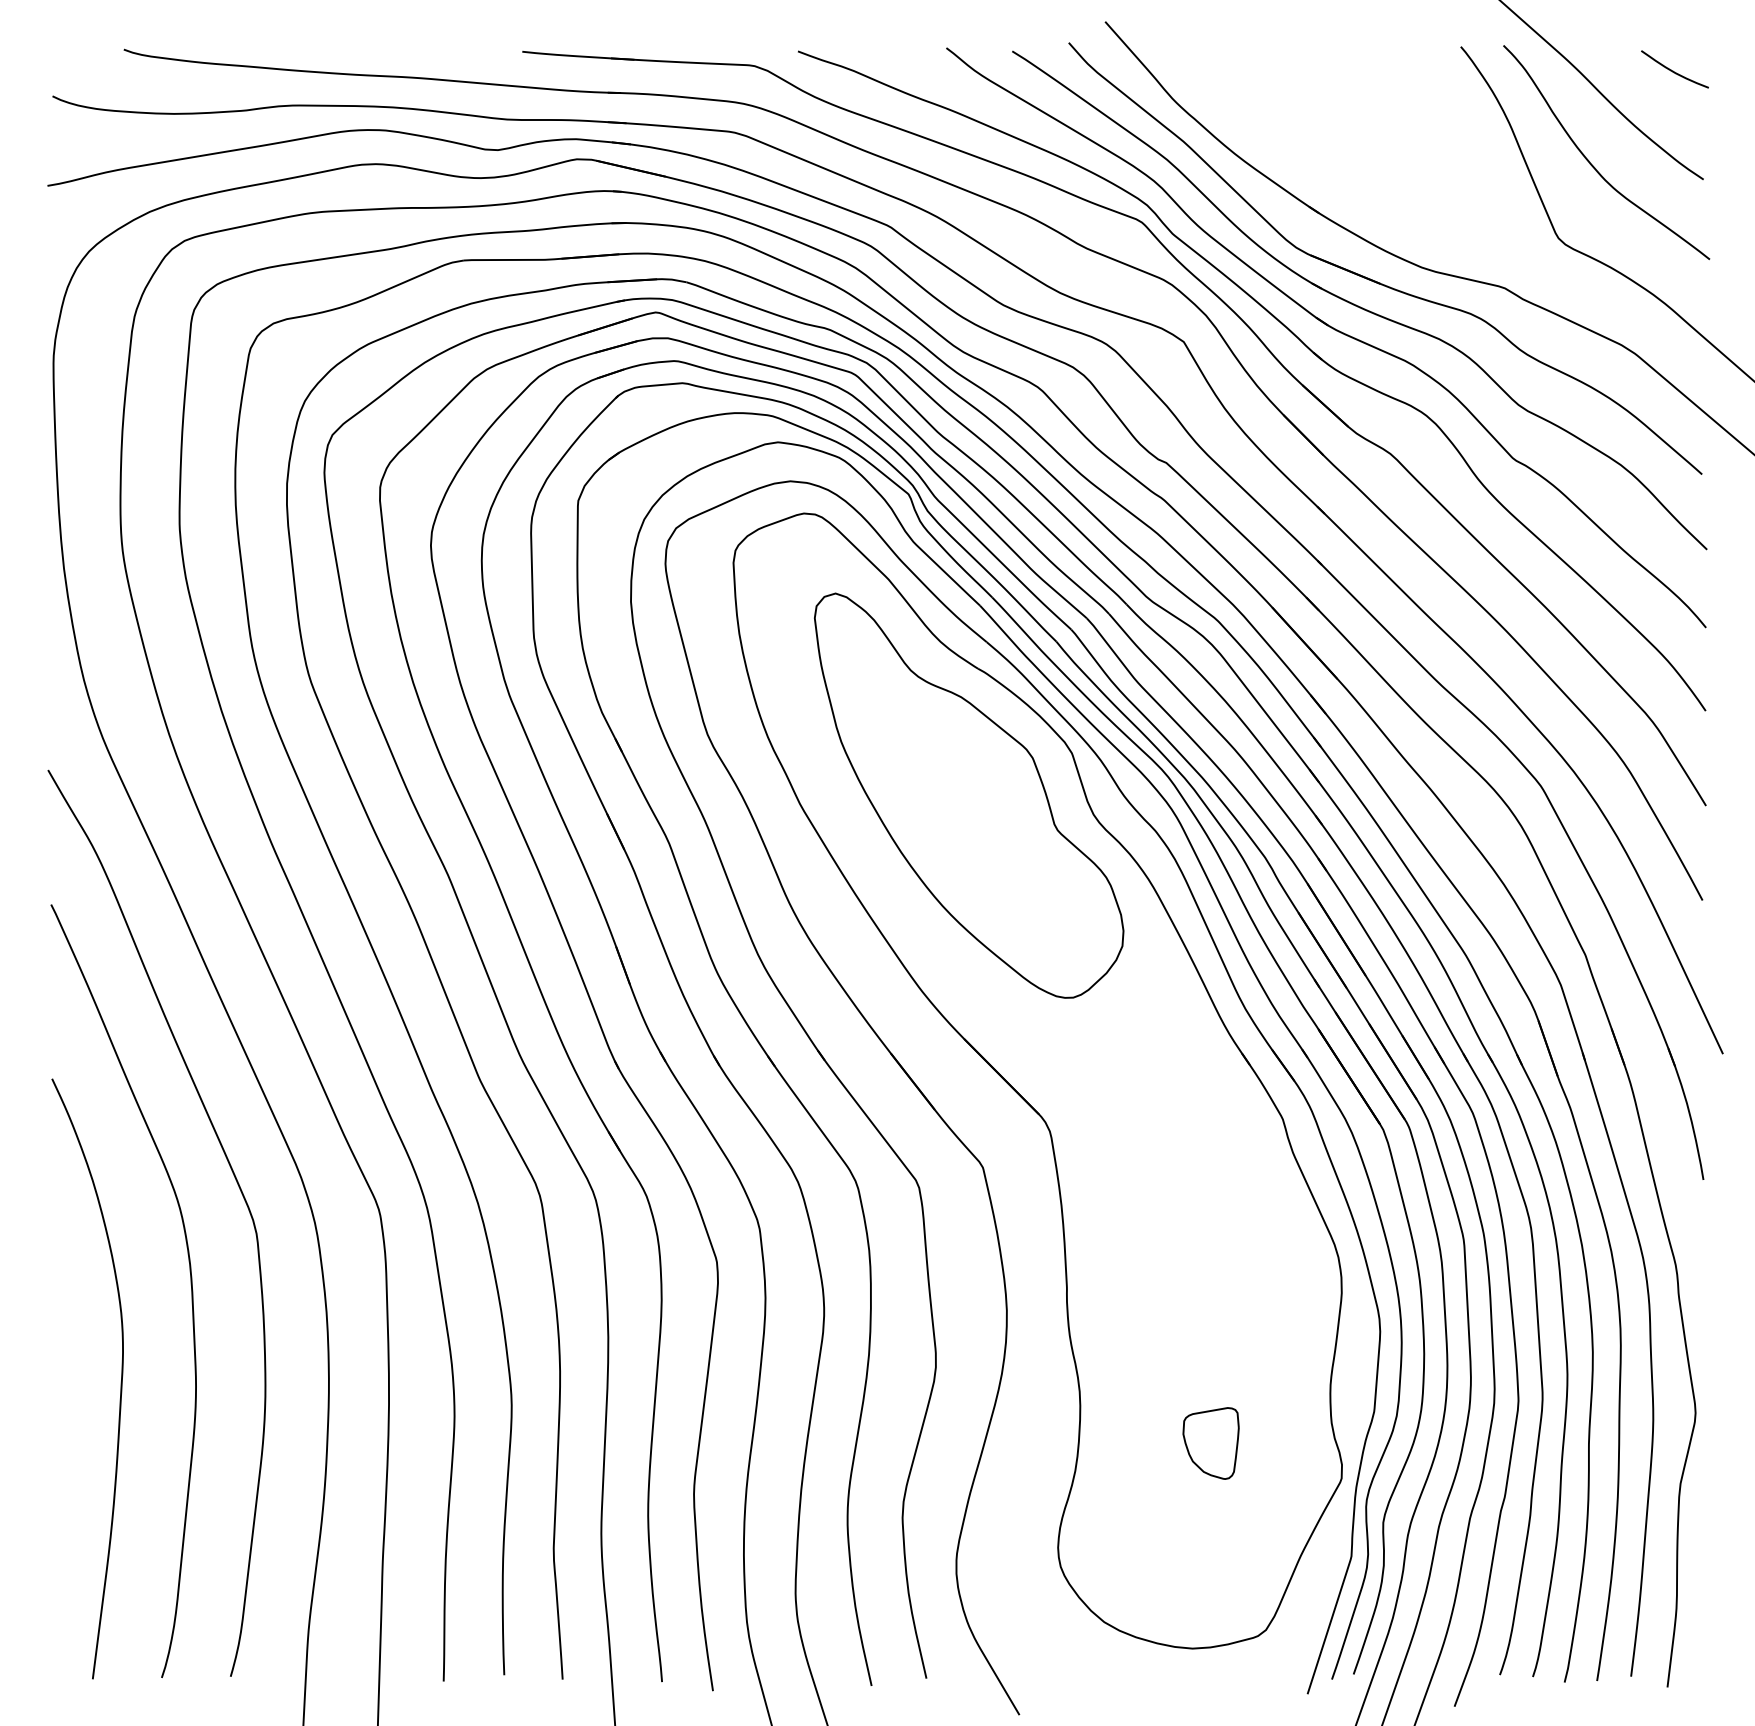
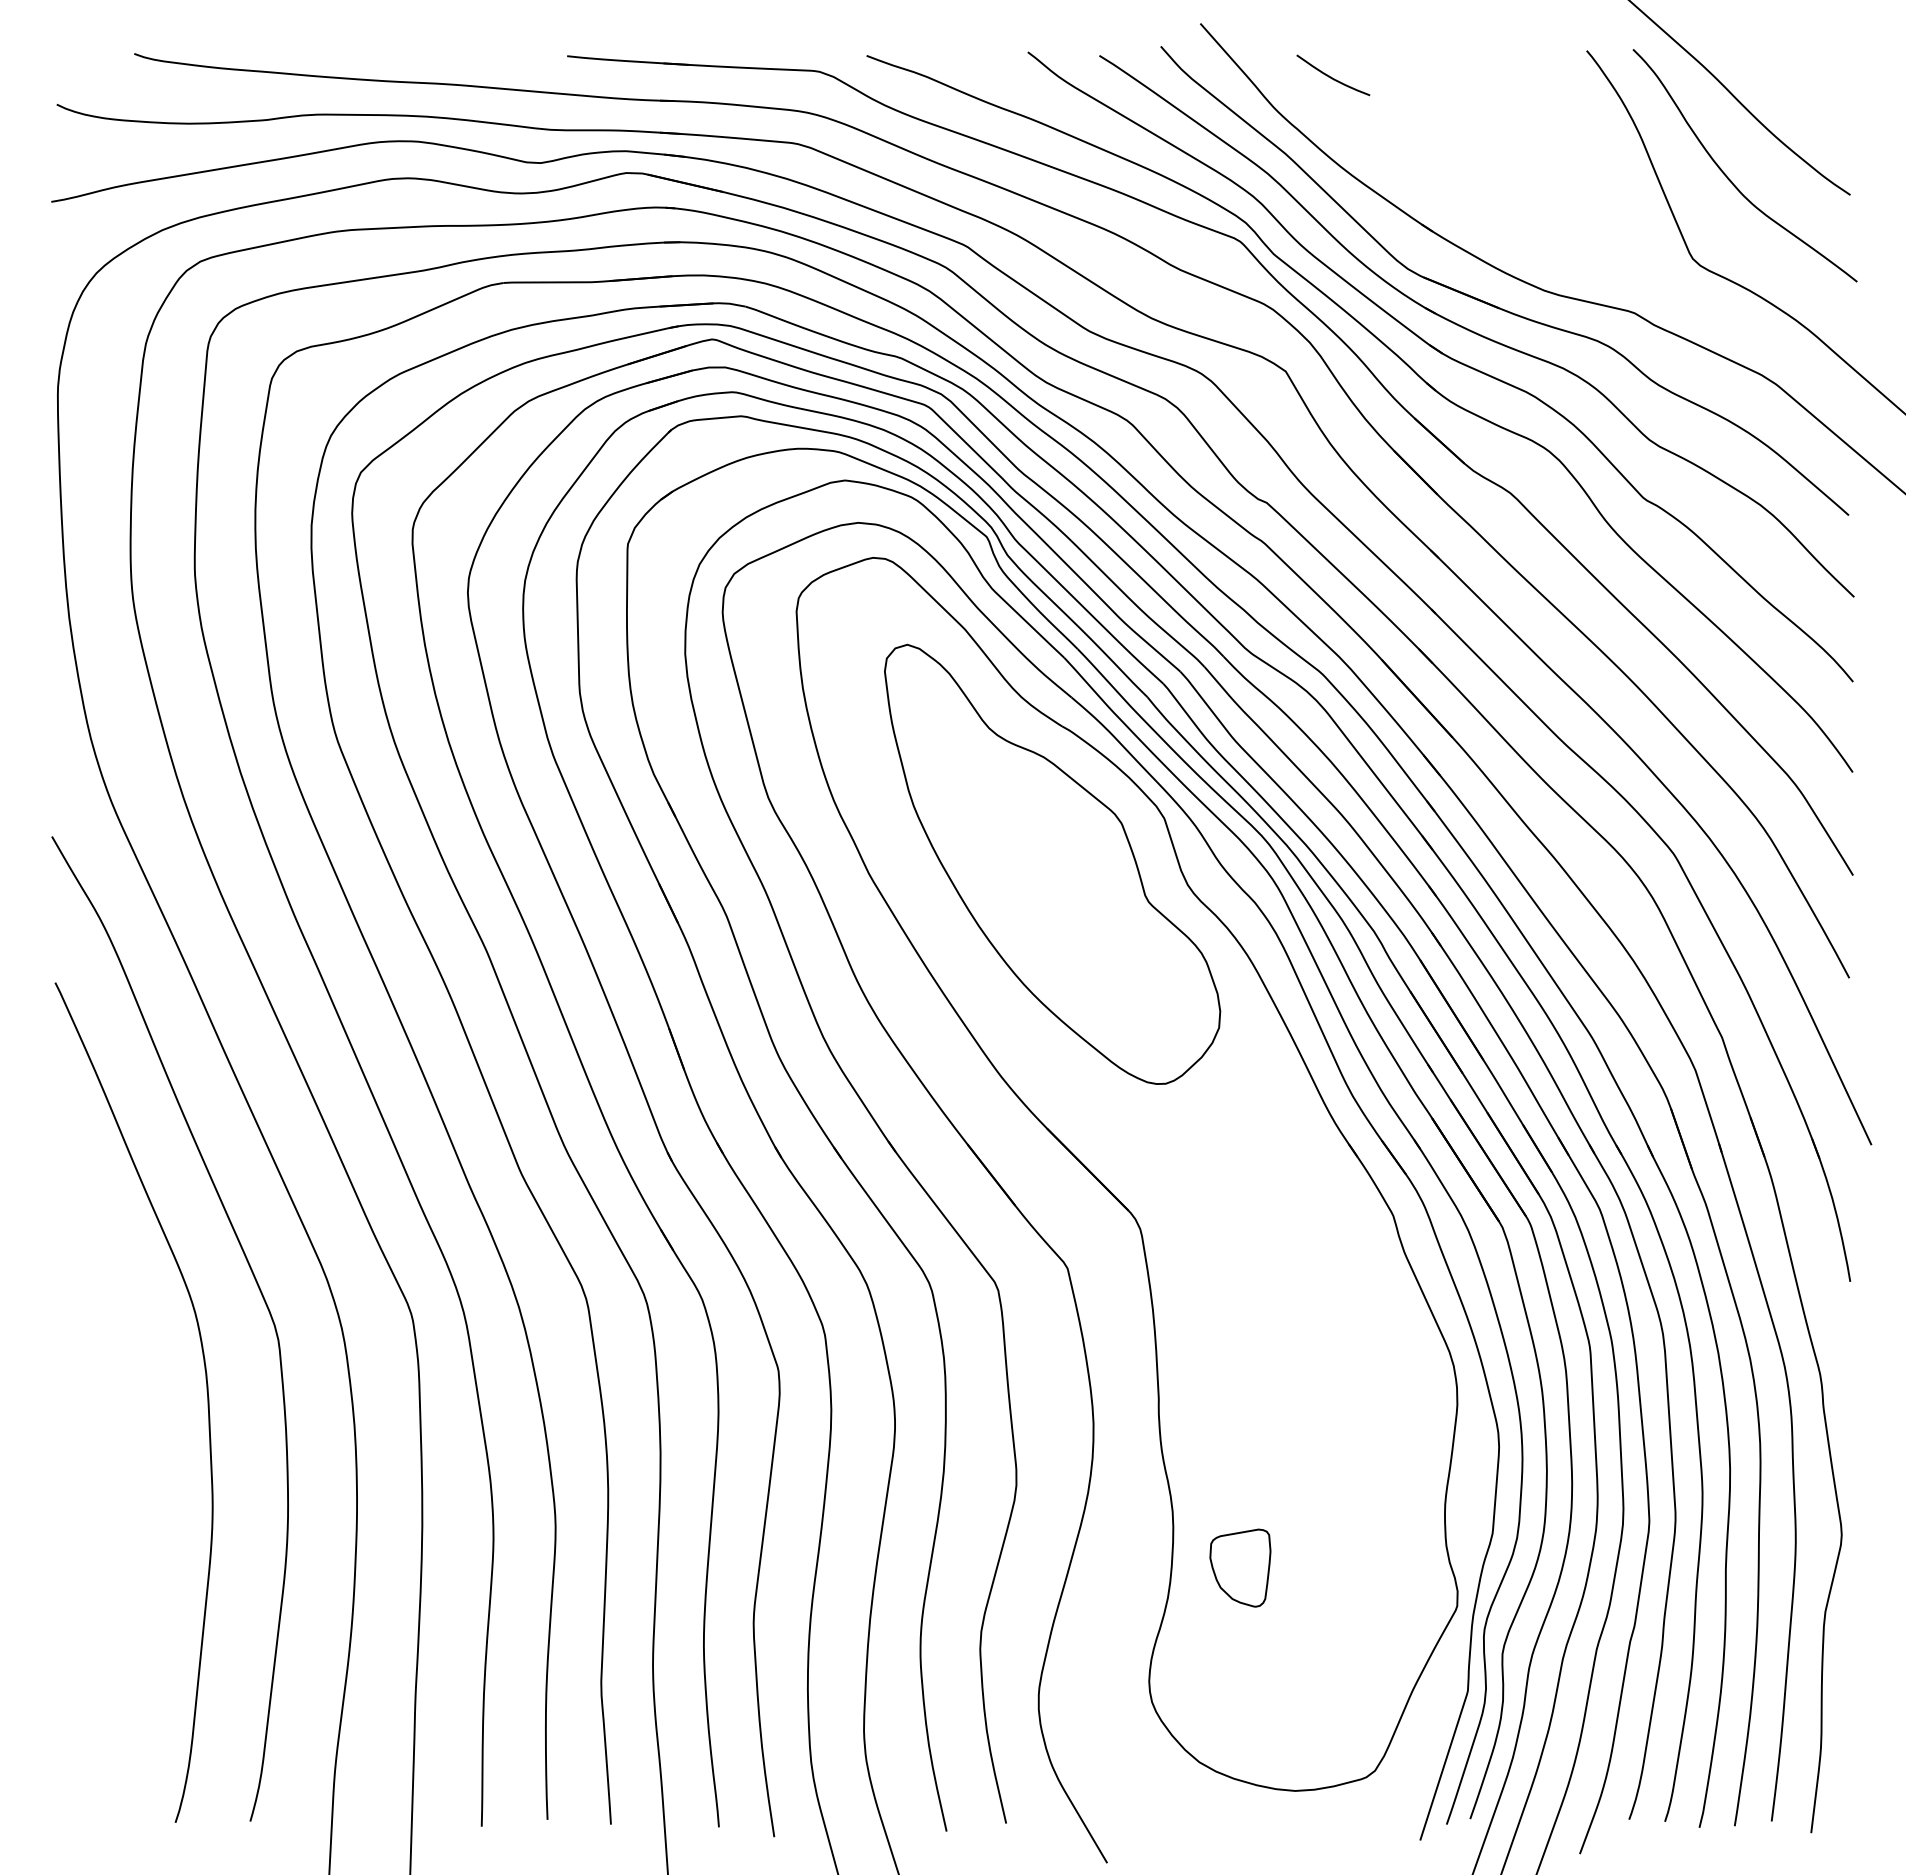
curve: (1673, 70) -> (1331, 76), moved
curve: (120, 1385) -> (130, 1505), removed
part: (1211, 1442) -> (1240, 1567), moved

